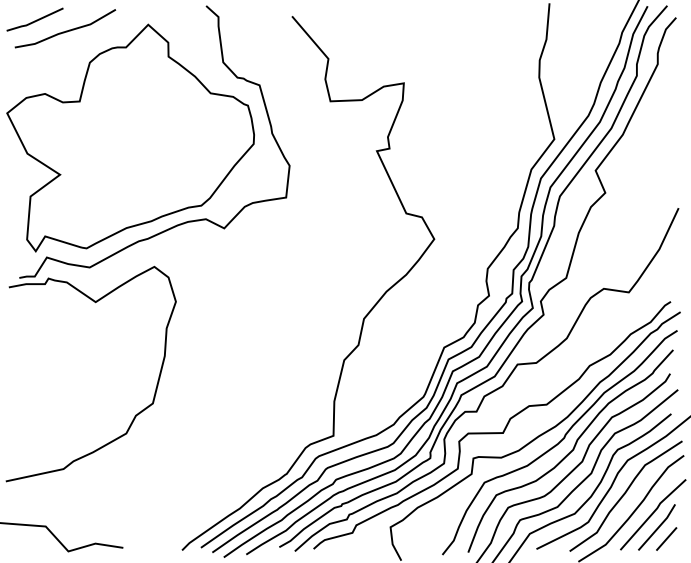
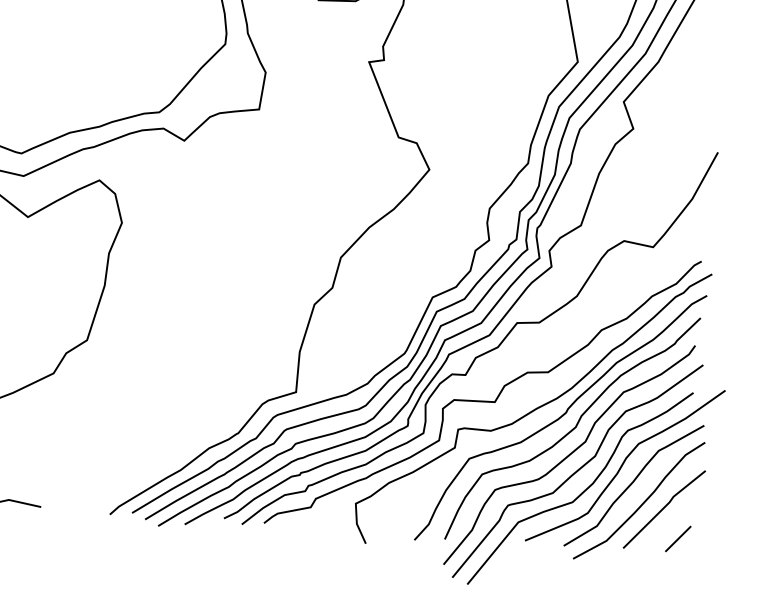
line: (657, 527) -> (668, 524), removed

